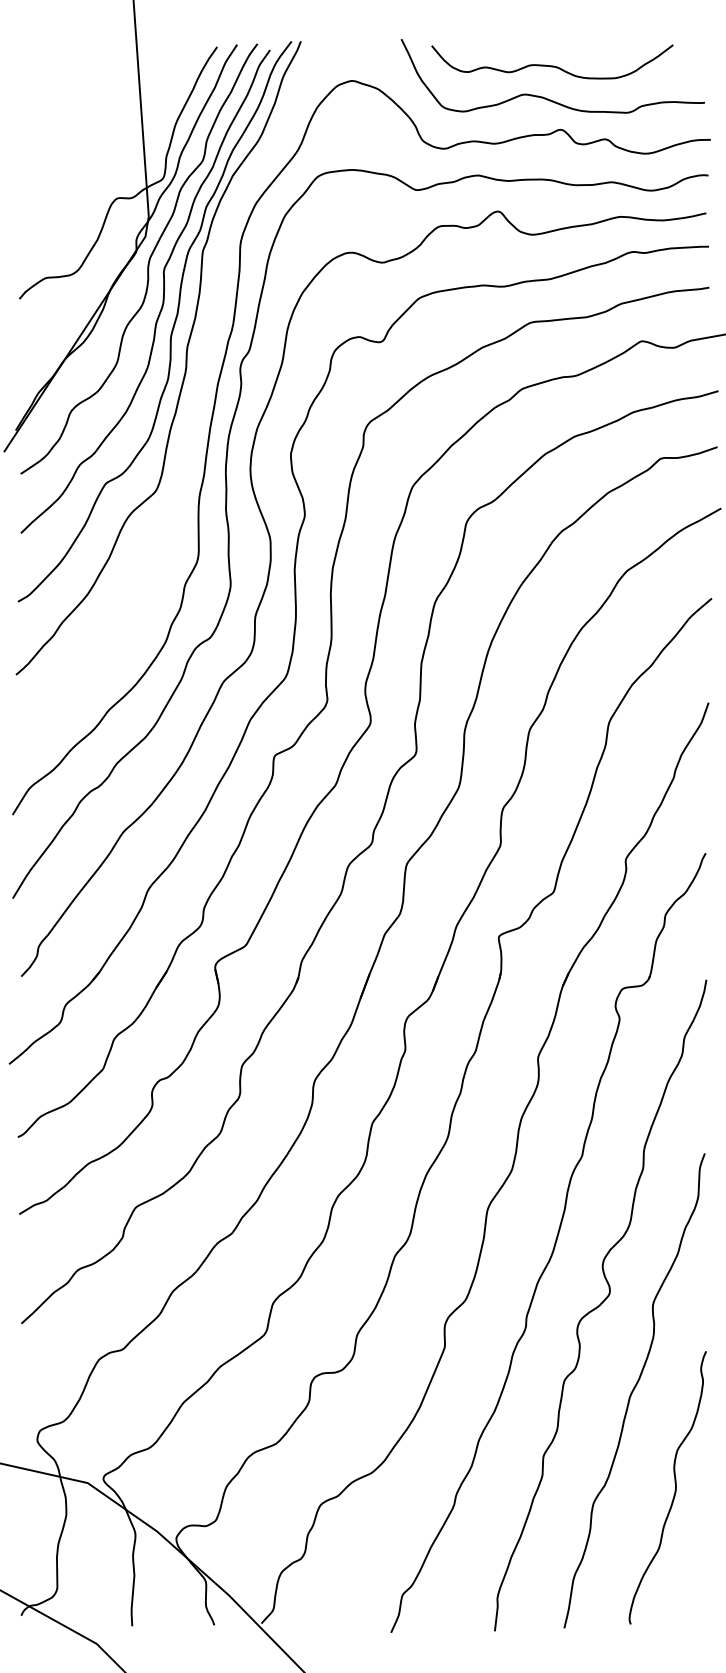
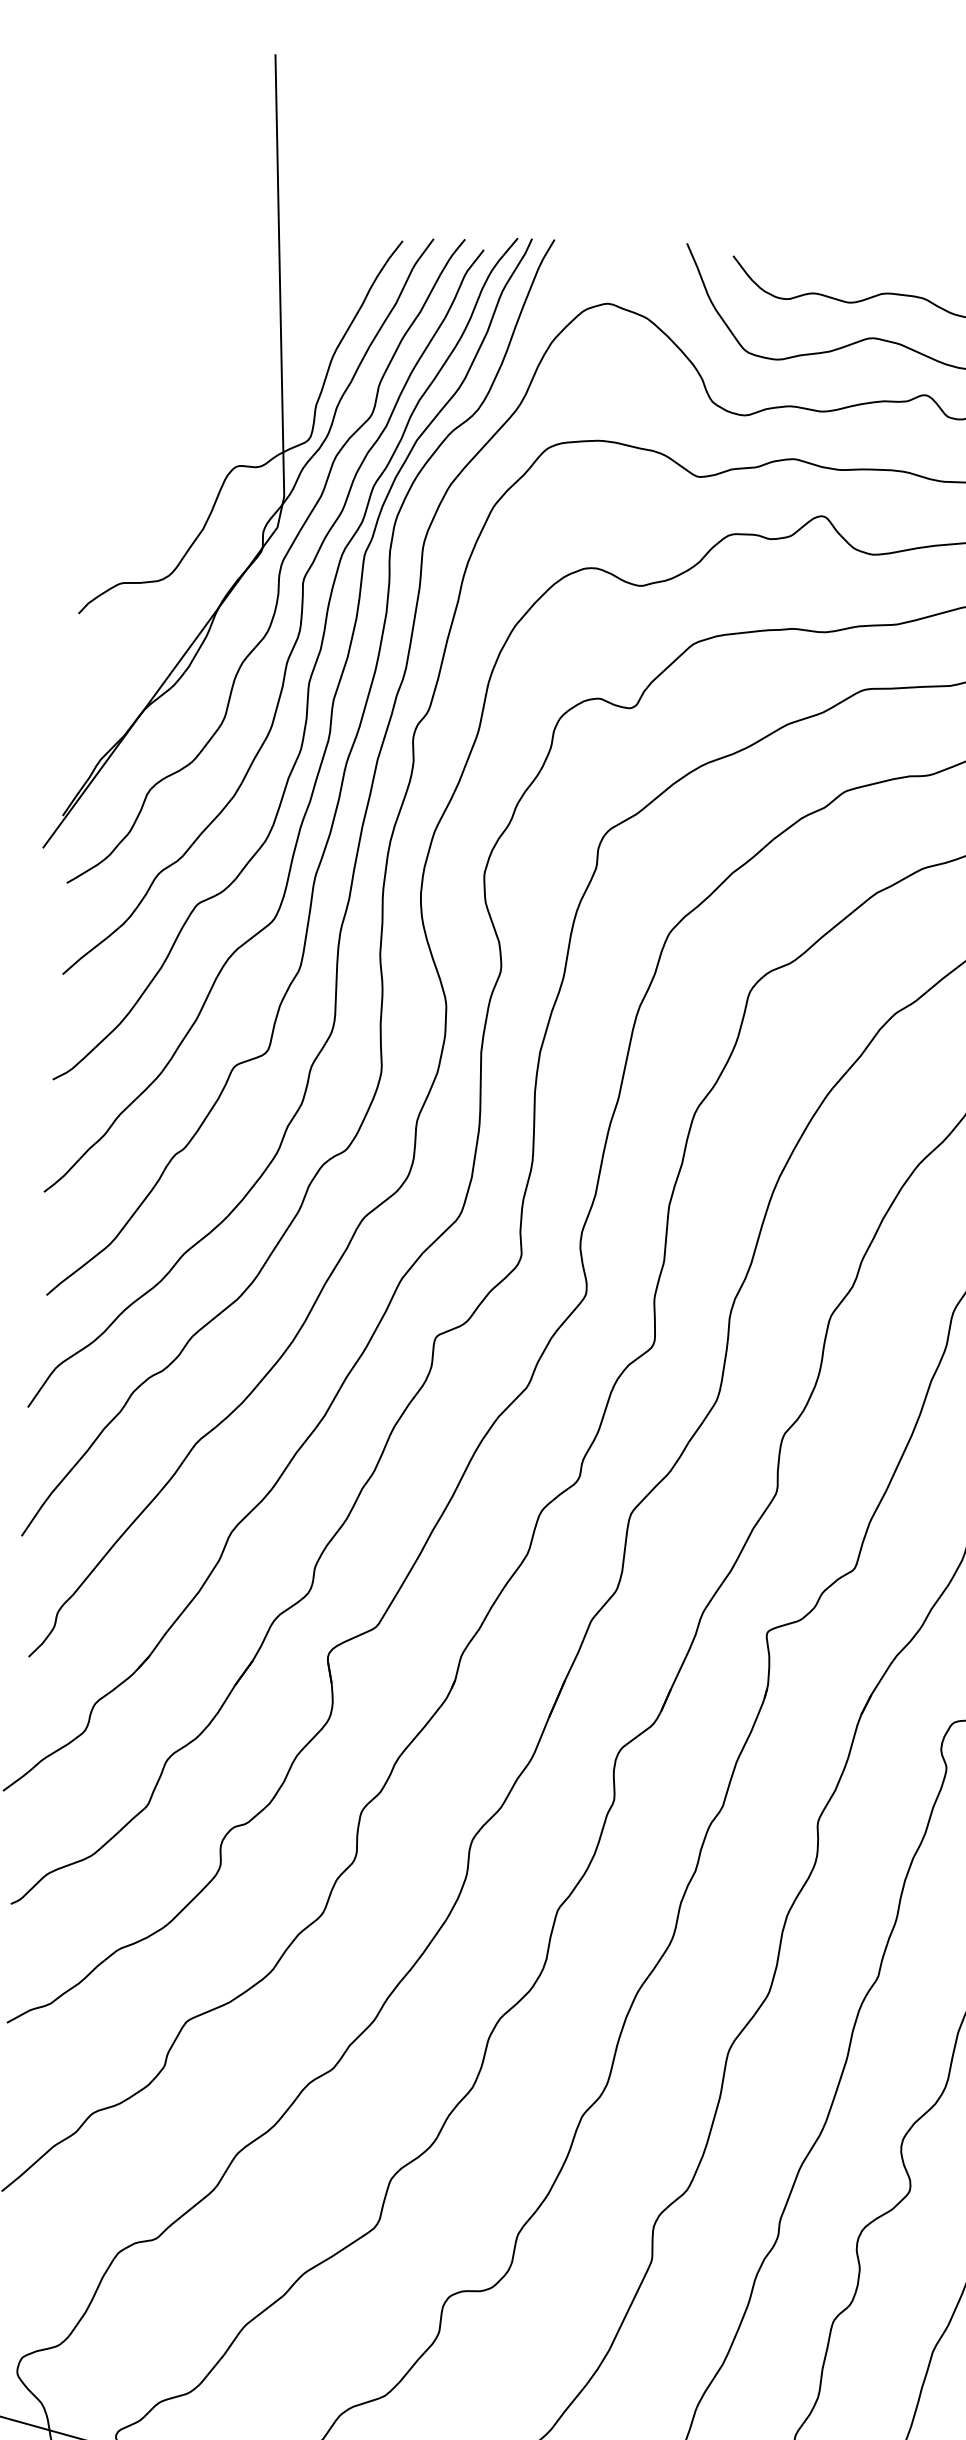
curve: (195, 393) -> (342, 772), added

